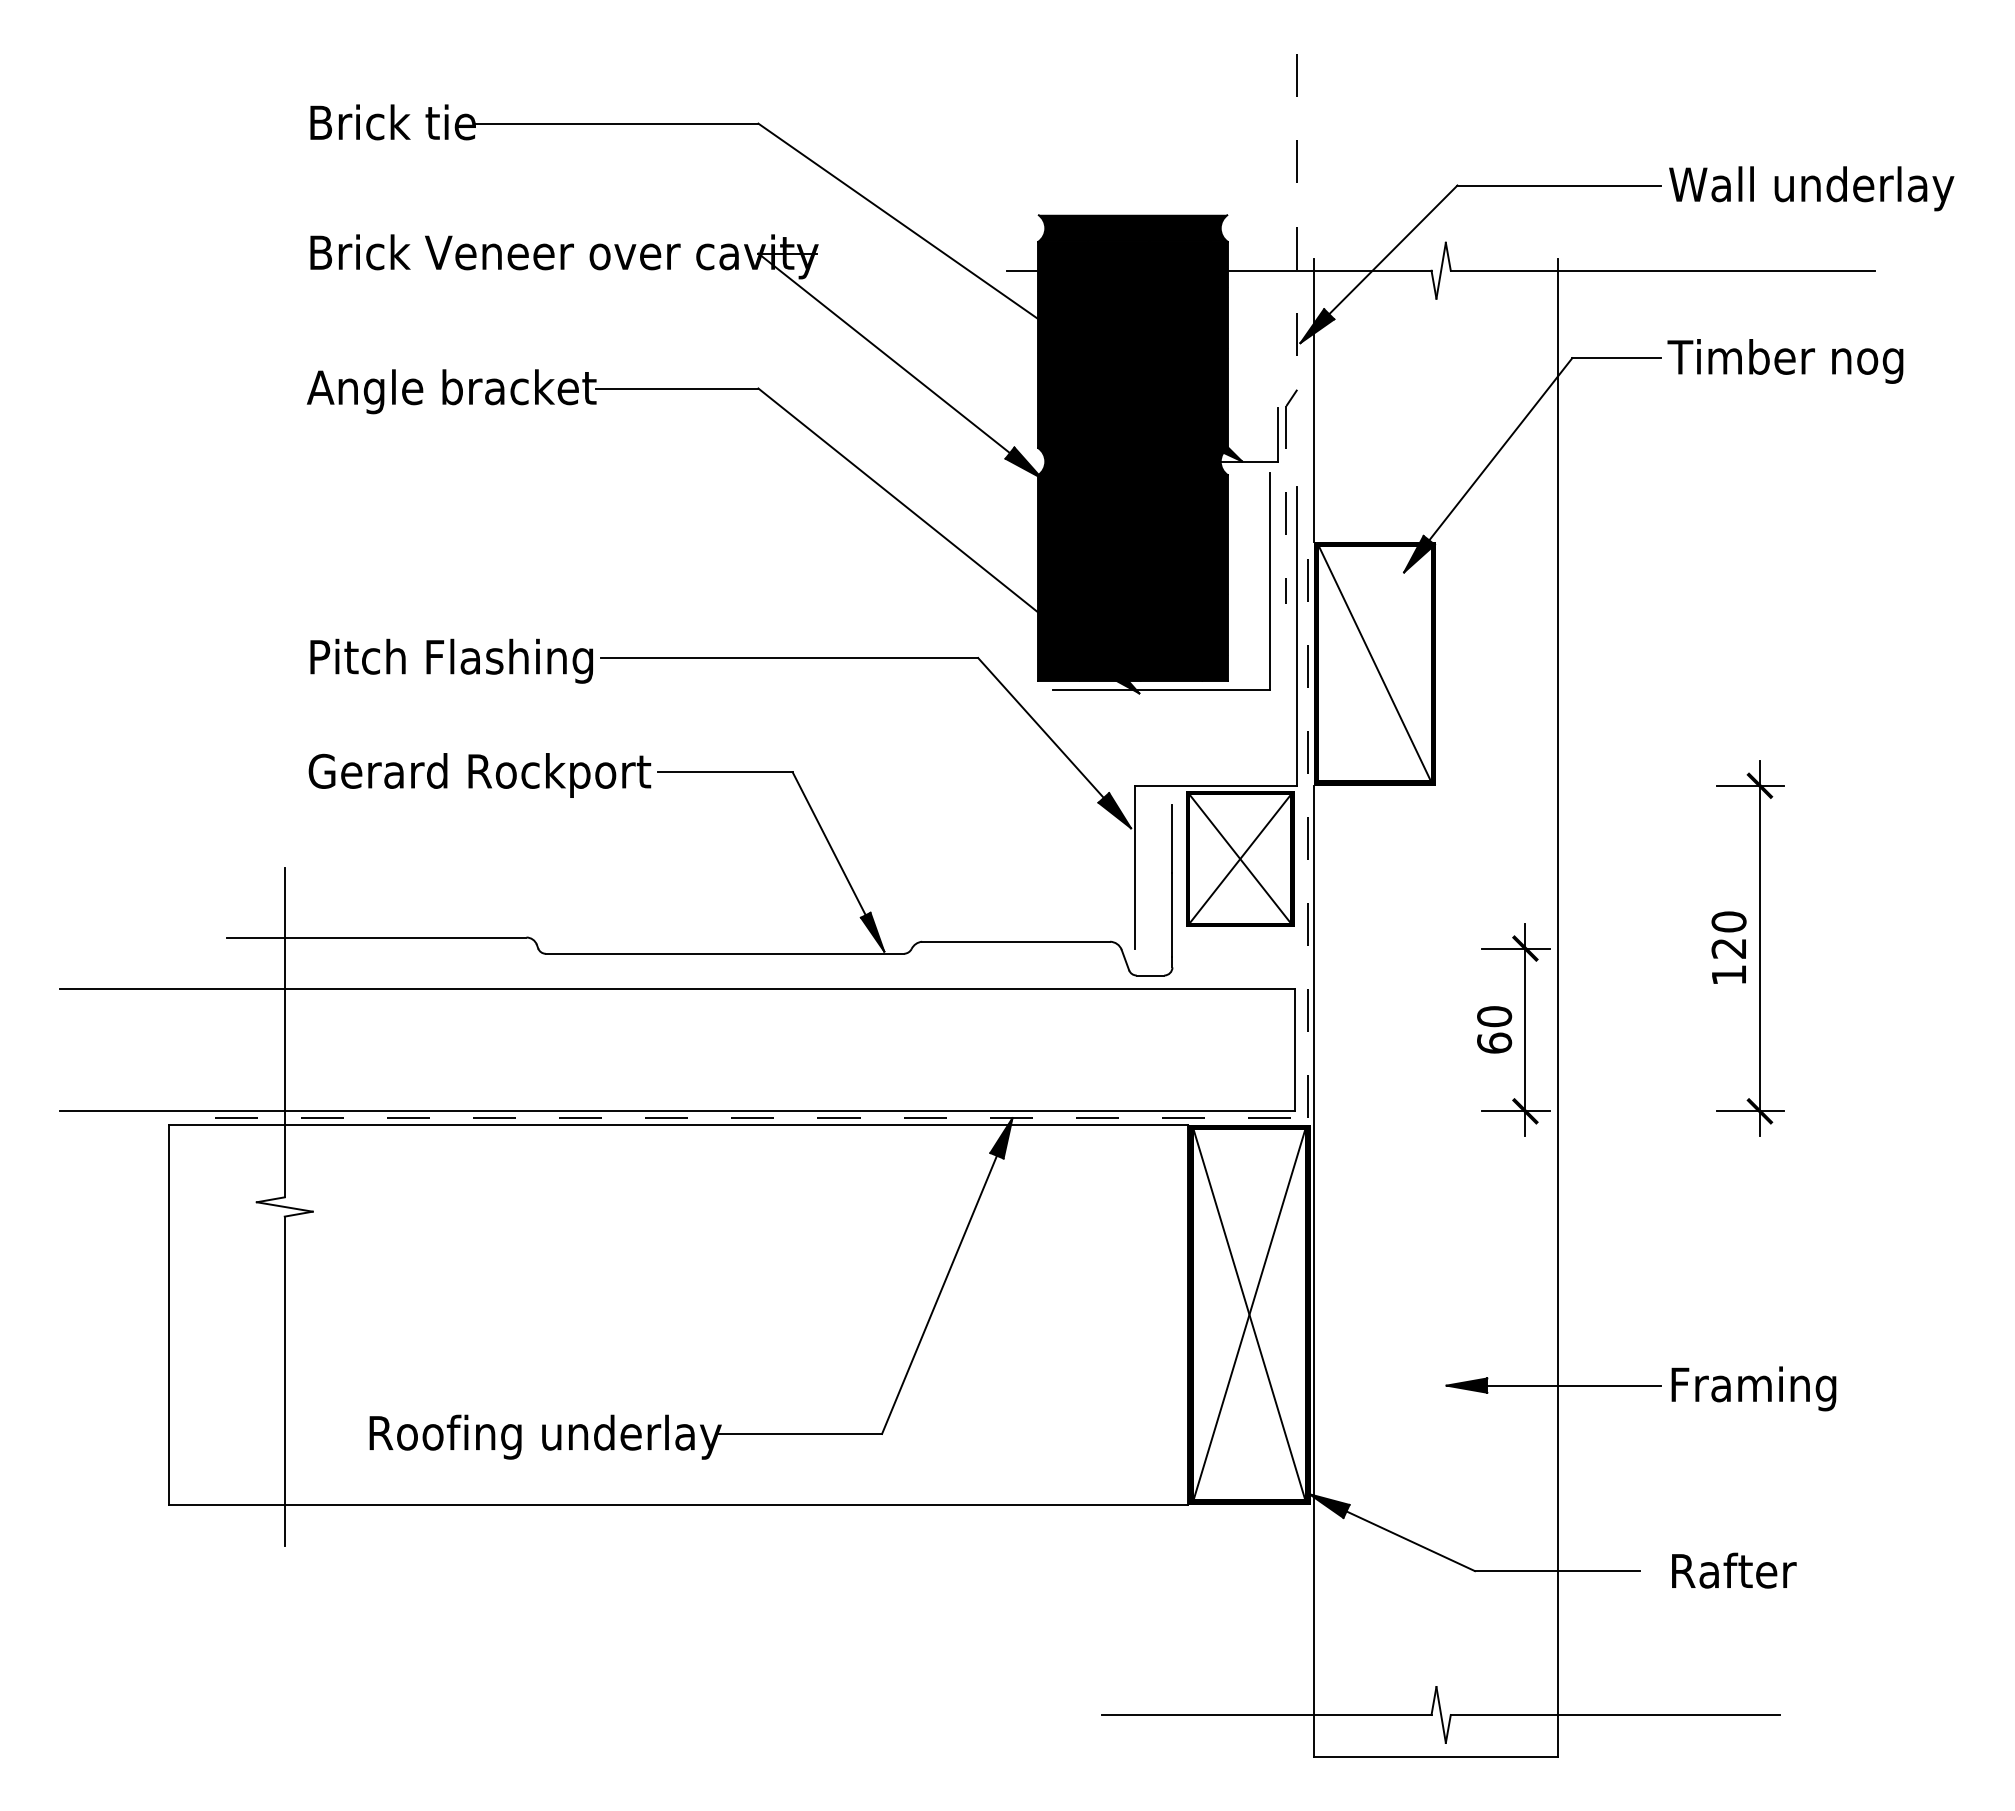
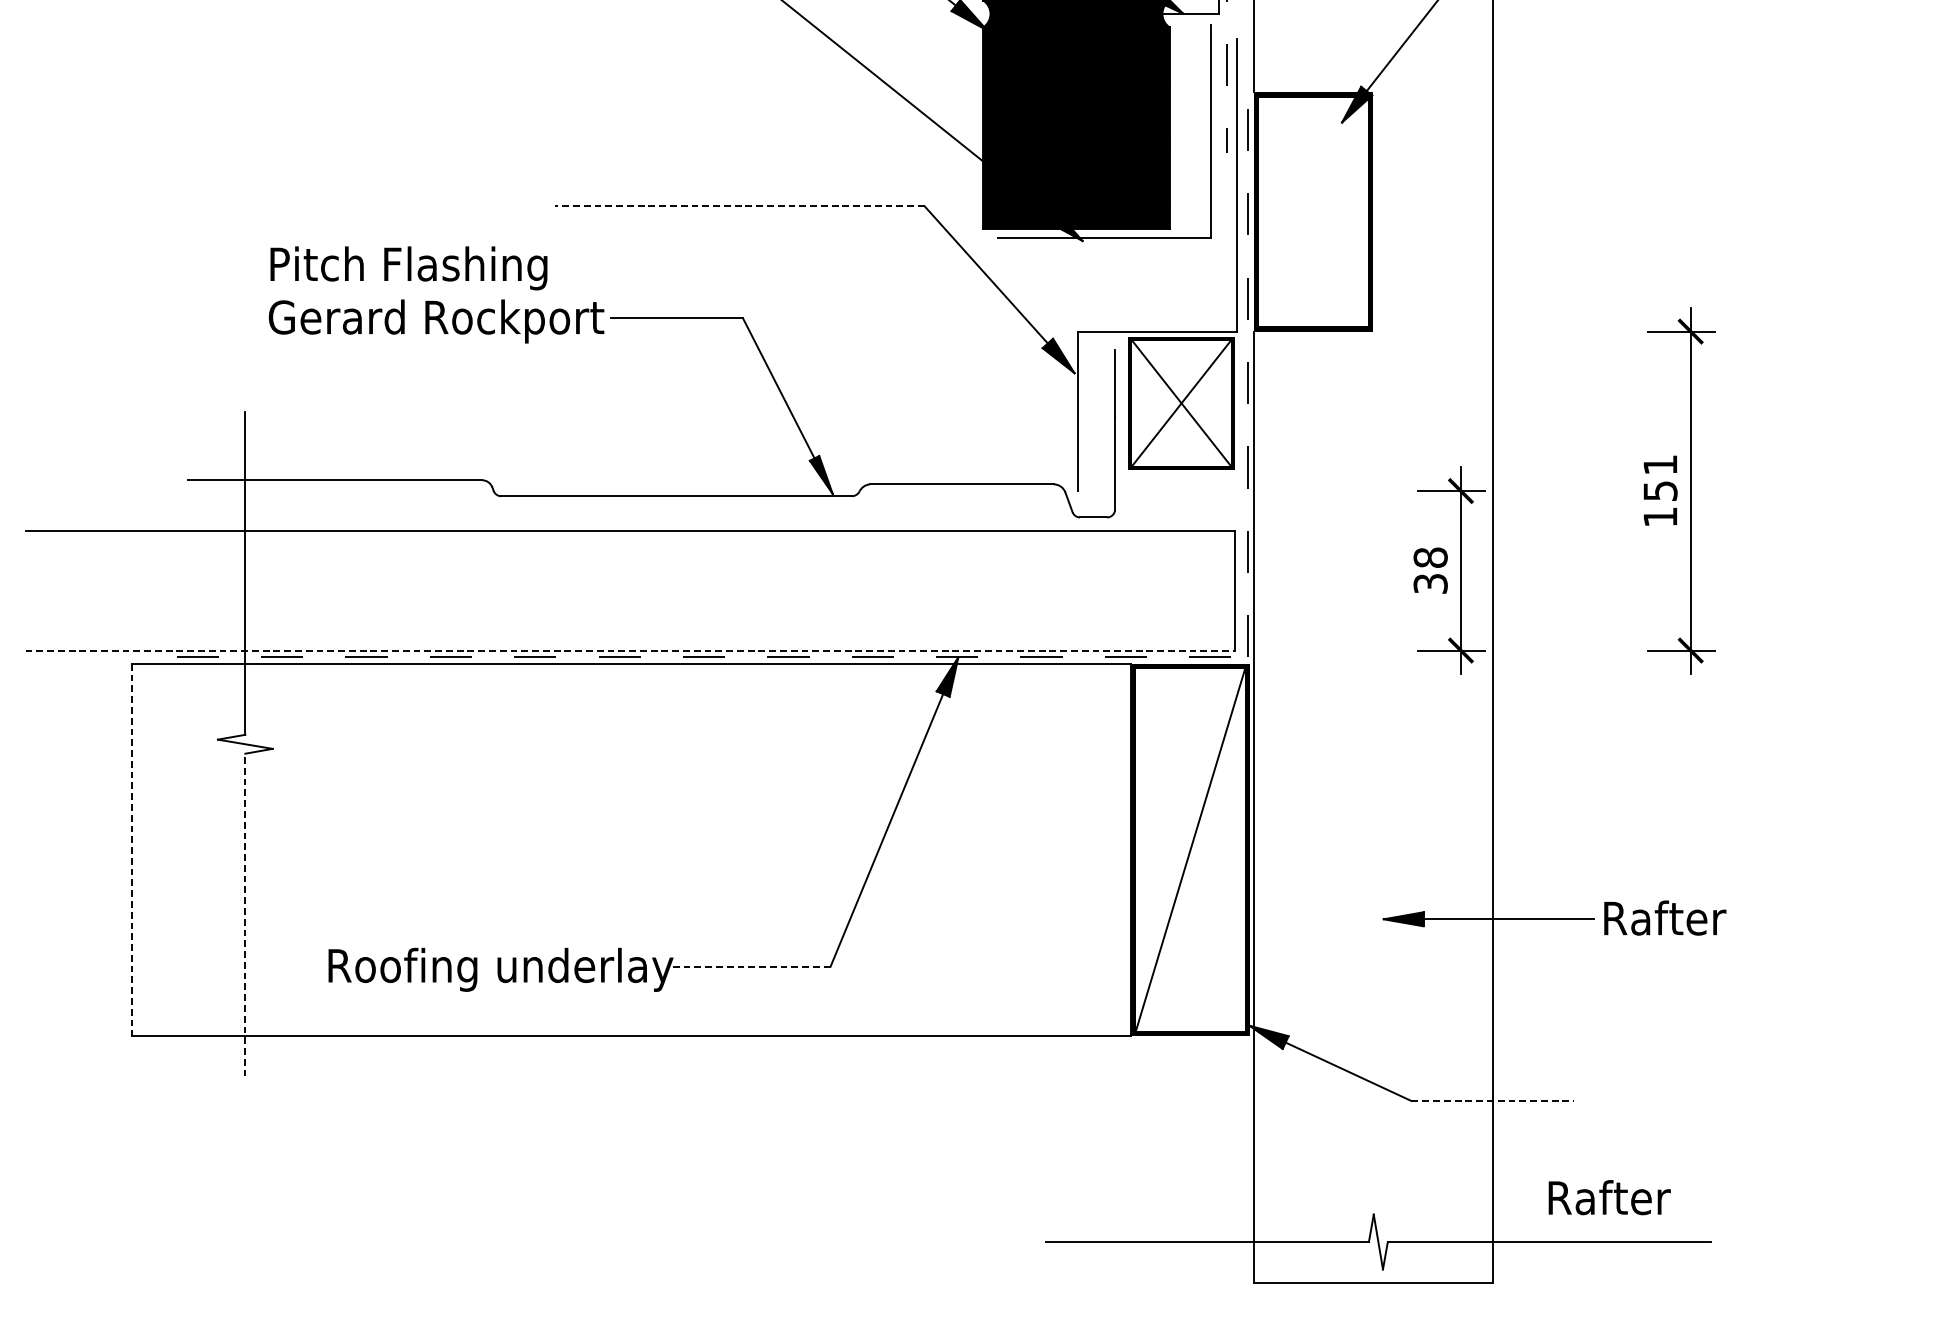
line: (789, 658) -> (739, 206), solid -> dashed
text: (451, 660) -> (408, 267), moved
line: (1374, 663) -> (1313, 211), removed
text: (1728, 934) -> (1659, 477), 120 -> 151
text: (1494, 1029) -> (1430, 570), 60 -> 38
line: (678, 1111) -> (631, 650), solid -> dashed
line: (168, 1314) -> (131, 849), solid -> dashed
line: (1249, 1314) -> (1190, 849), removed
line: (284, 1381) -> (245, 915), solid -> dashed
text: (1755, 1388) -> (1686, 922), Framing -> Rafter
line: (800, 1433) -> (750, 966), solid -> dashed
text: (1734, 1570) -> (1609, 1197), moved
line: (1557, 1571) -> (1492, 1101), solid -> dashed

